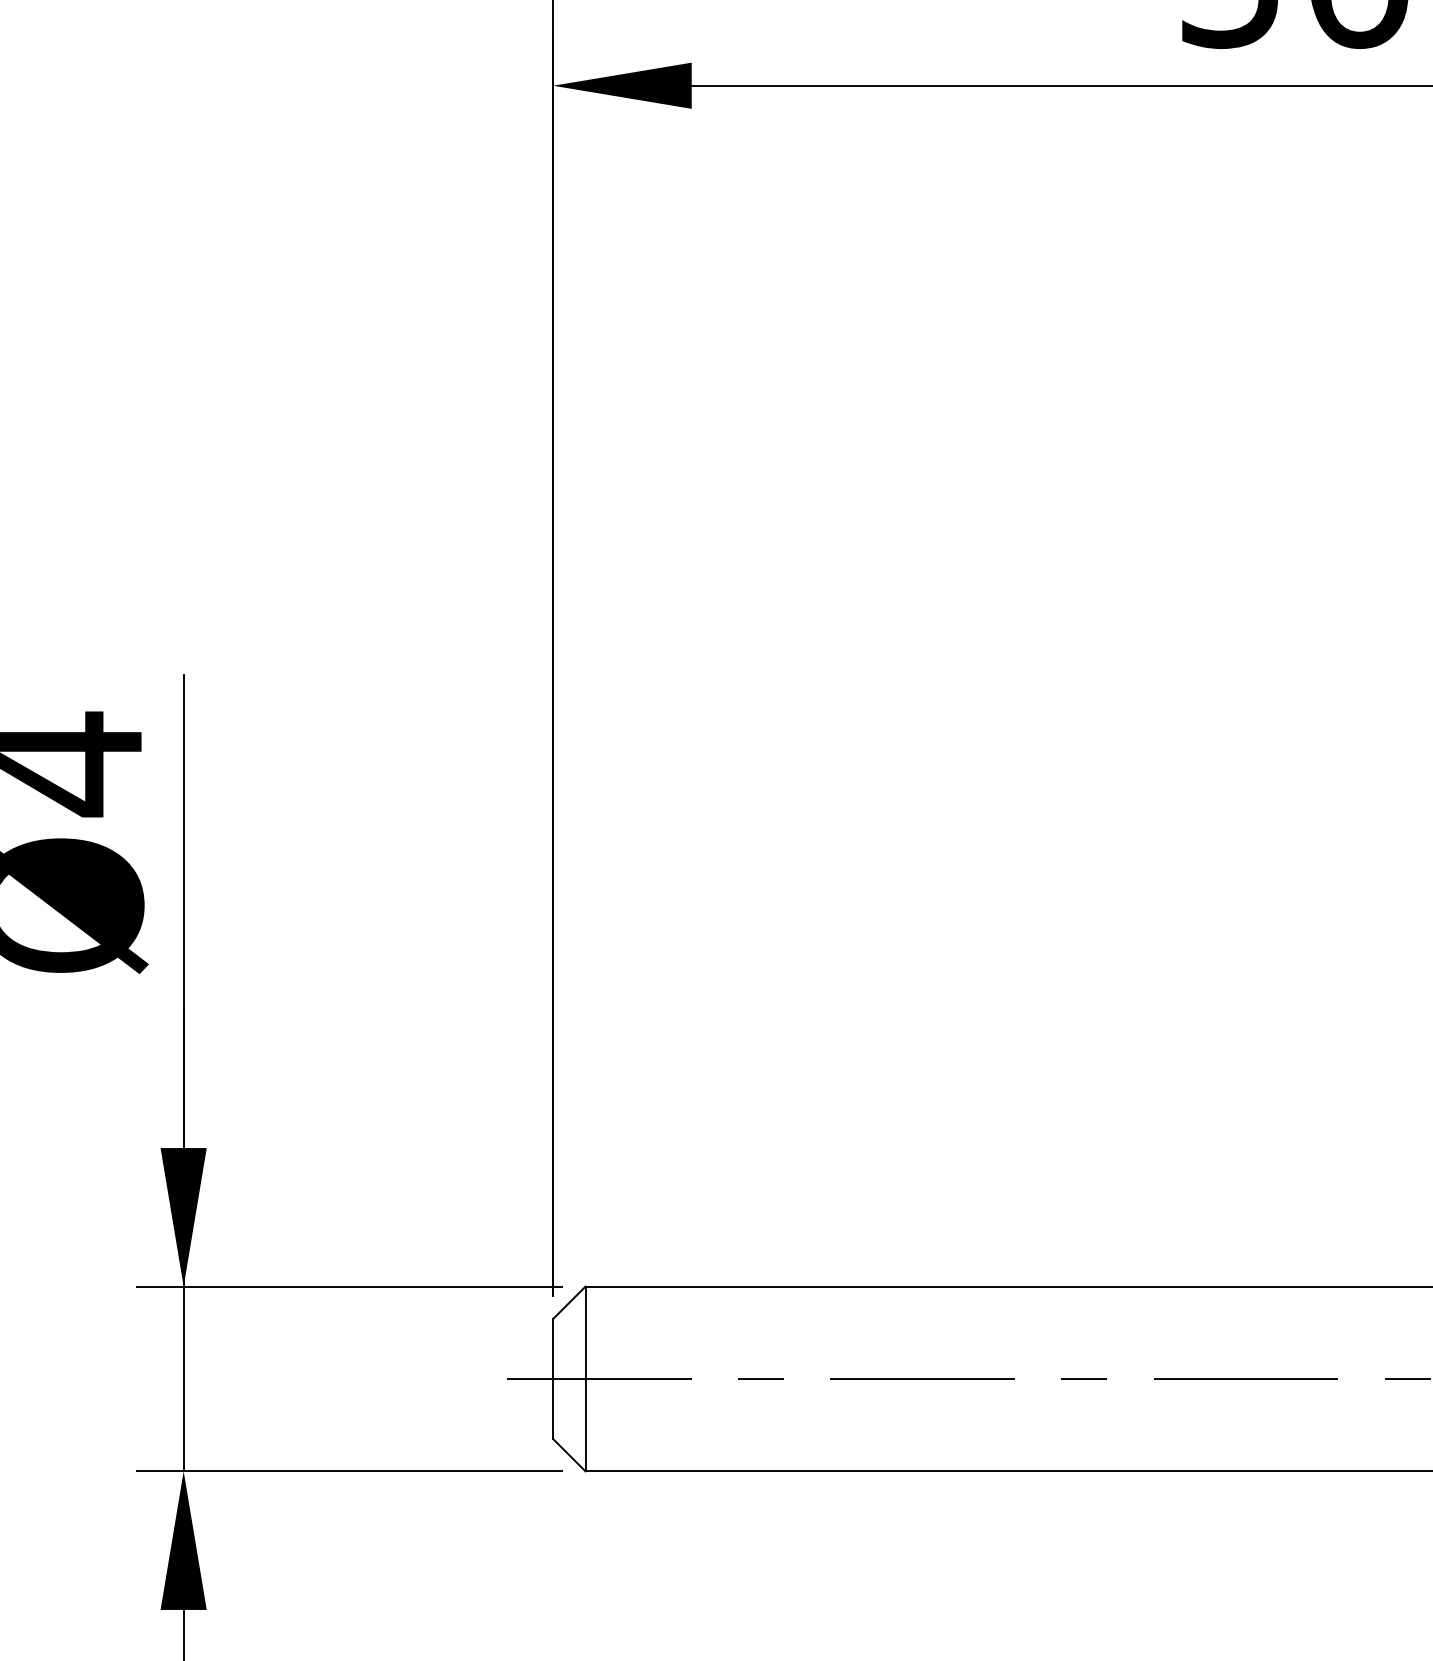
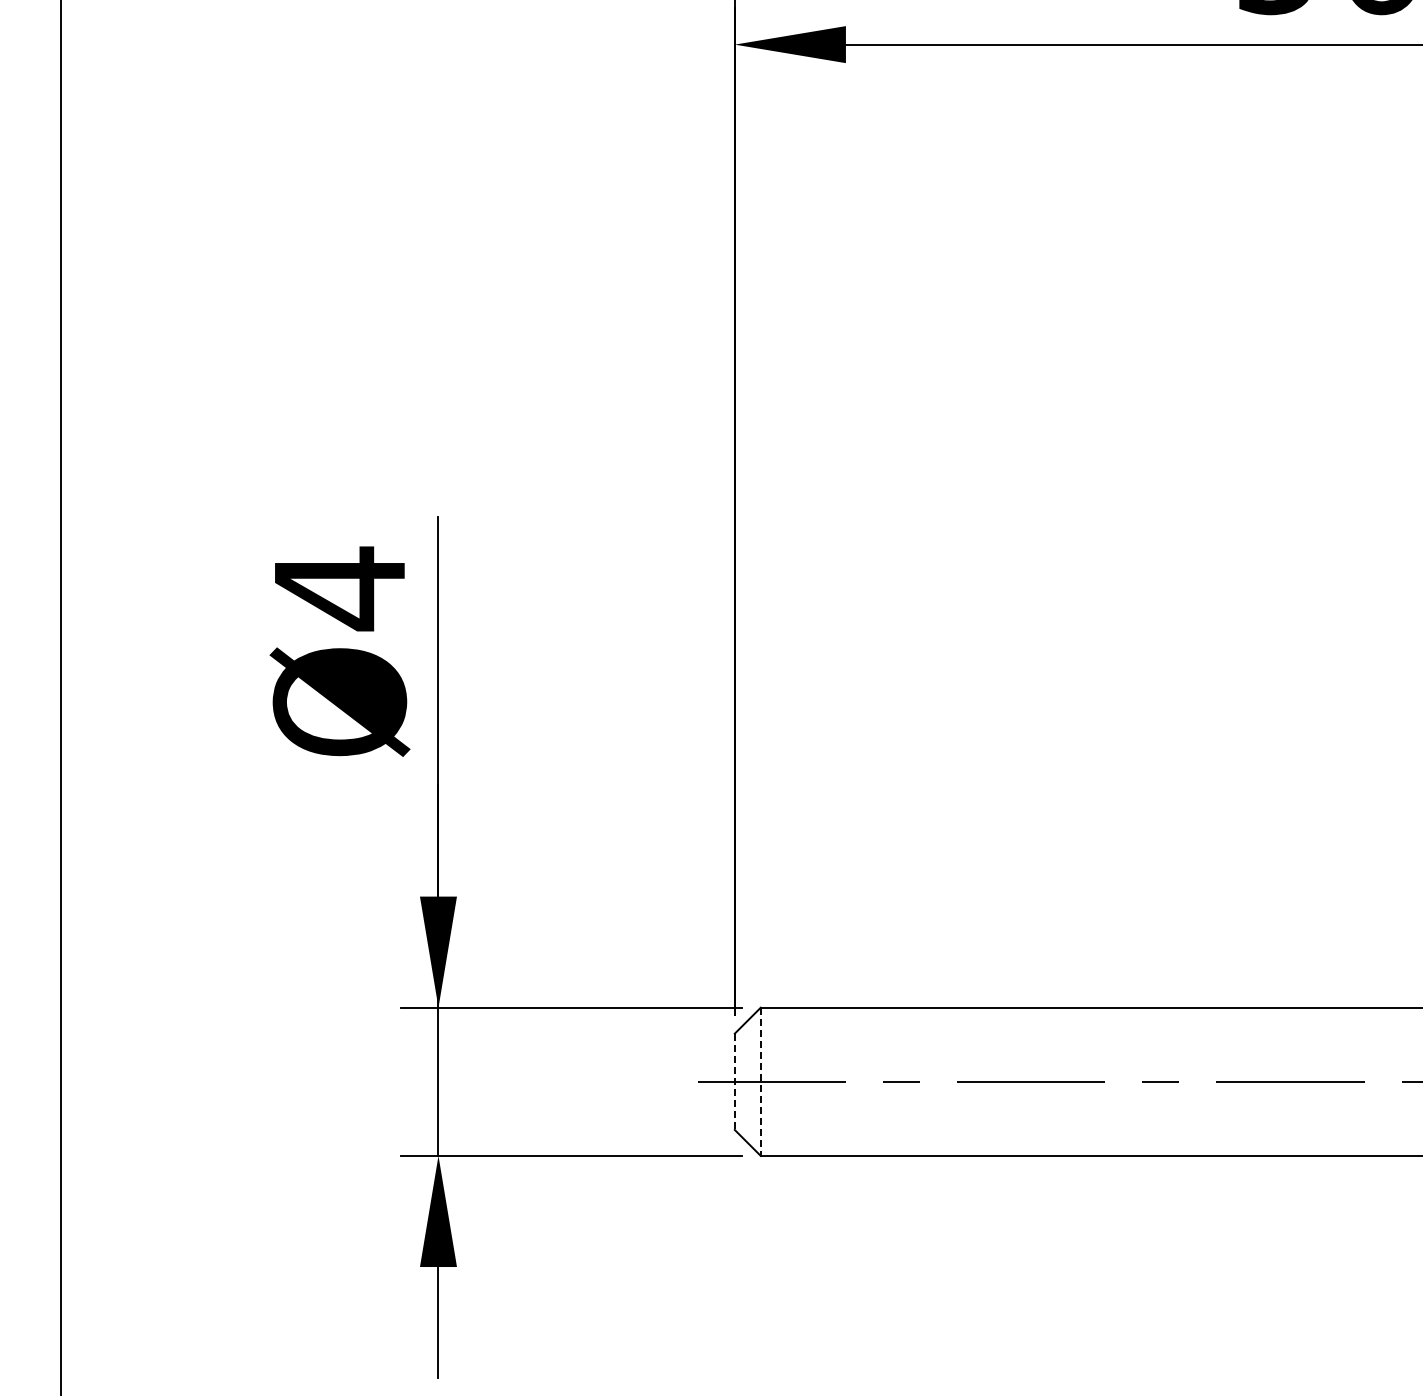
line: (552, 1379) -> (734, 1082), solid -> dashed
line: (585, 1379) -> (760, 1082), solid -> dashed

